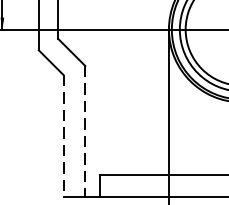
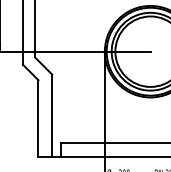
line: (85, 132) -> (52, 116), dashed -> solid
line: (63, 137) -> (38, 119), dashed -> solid

